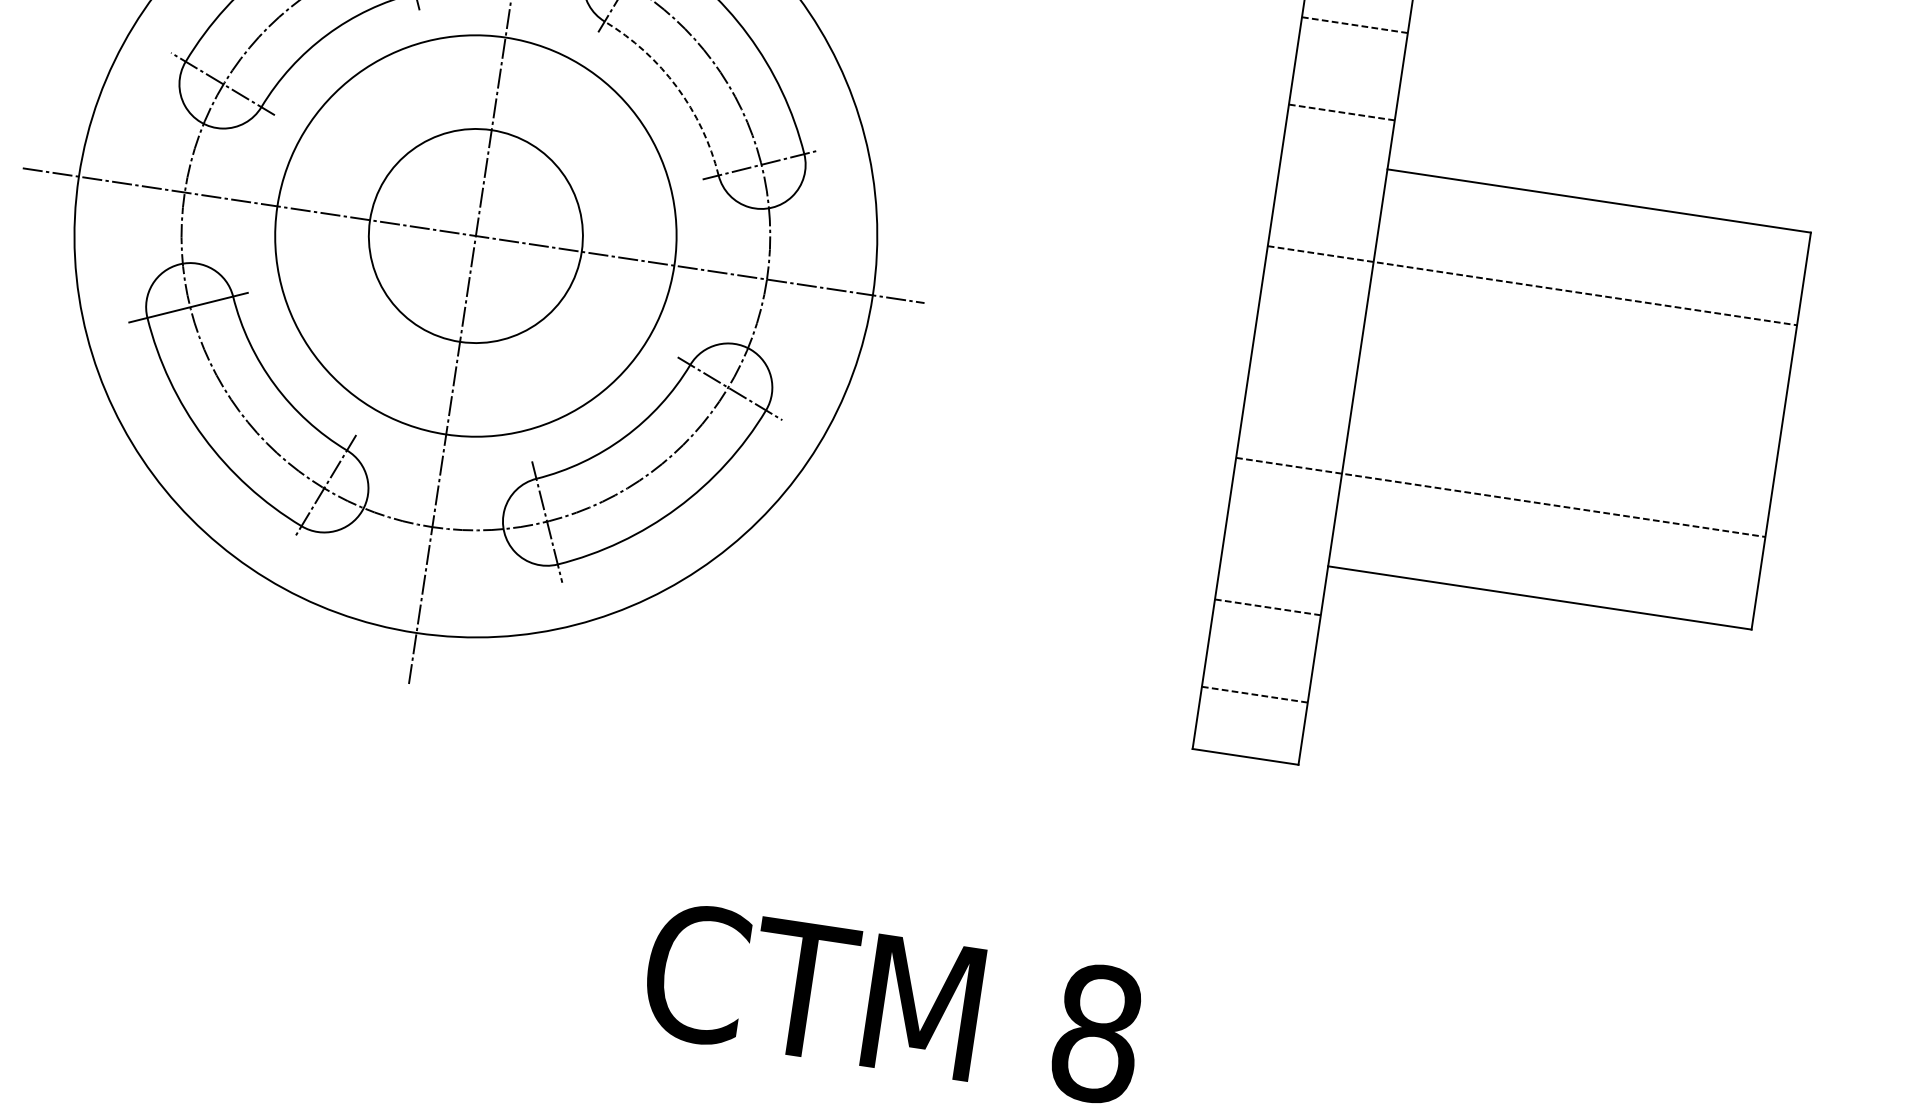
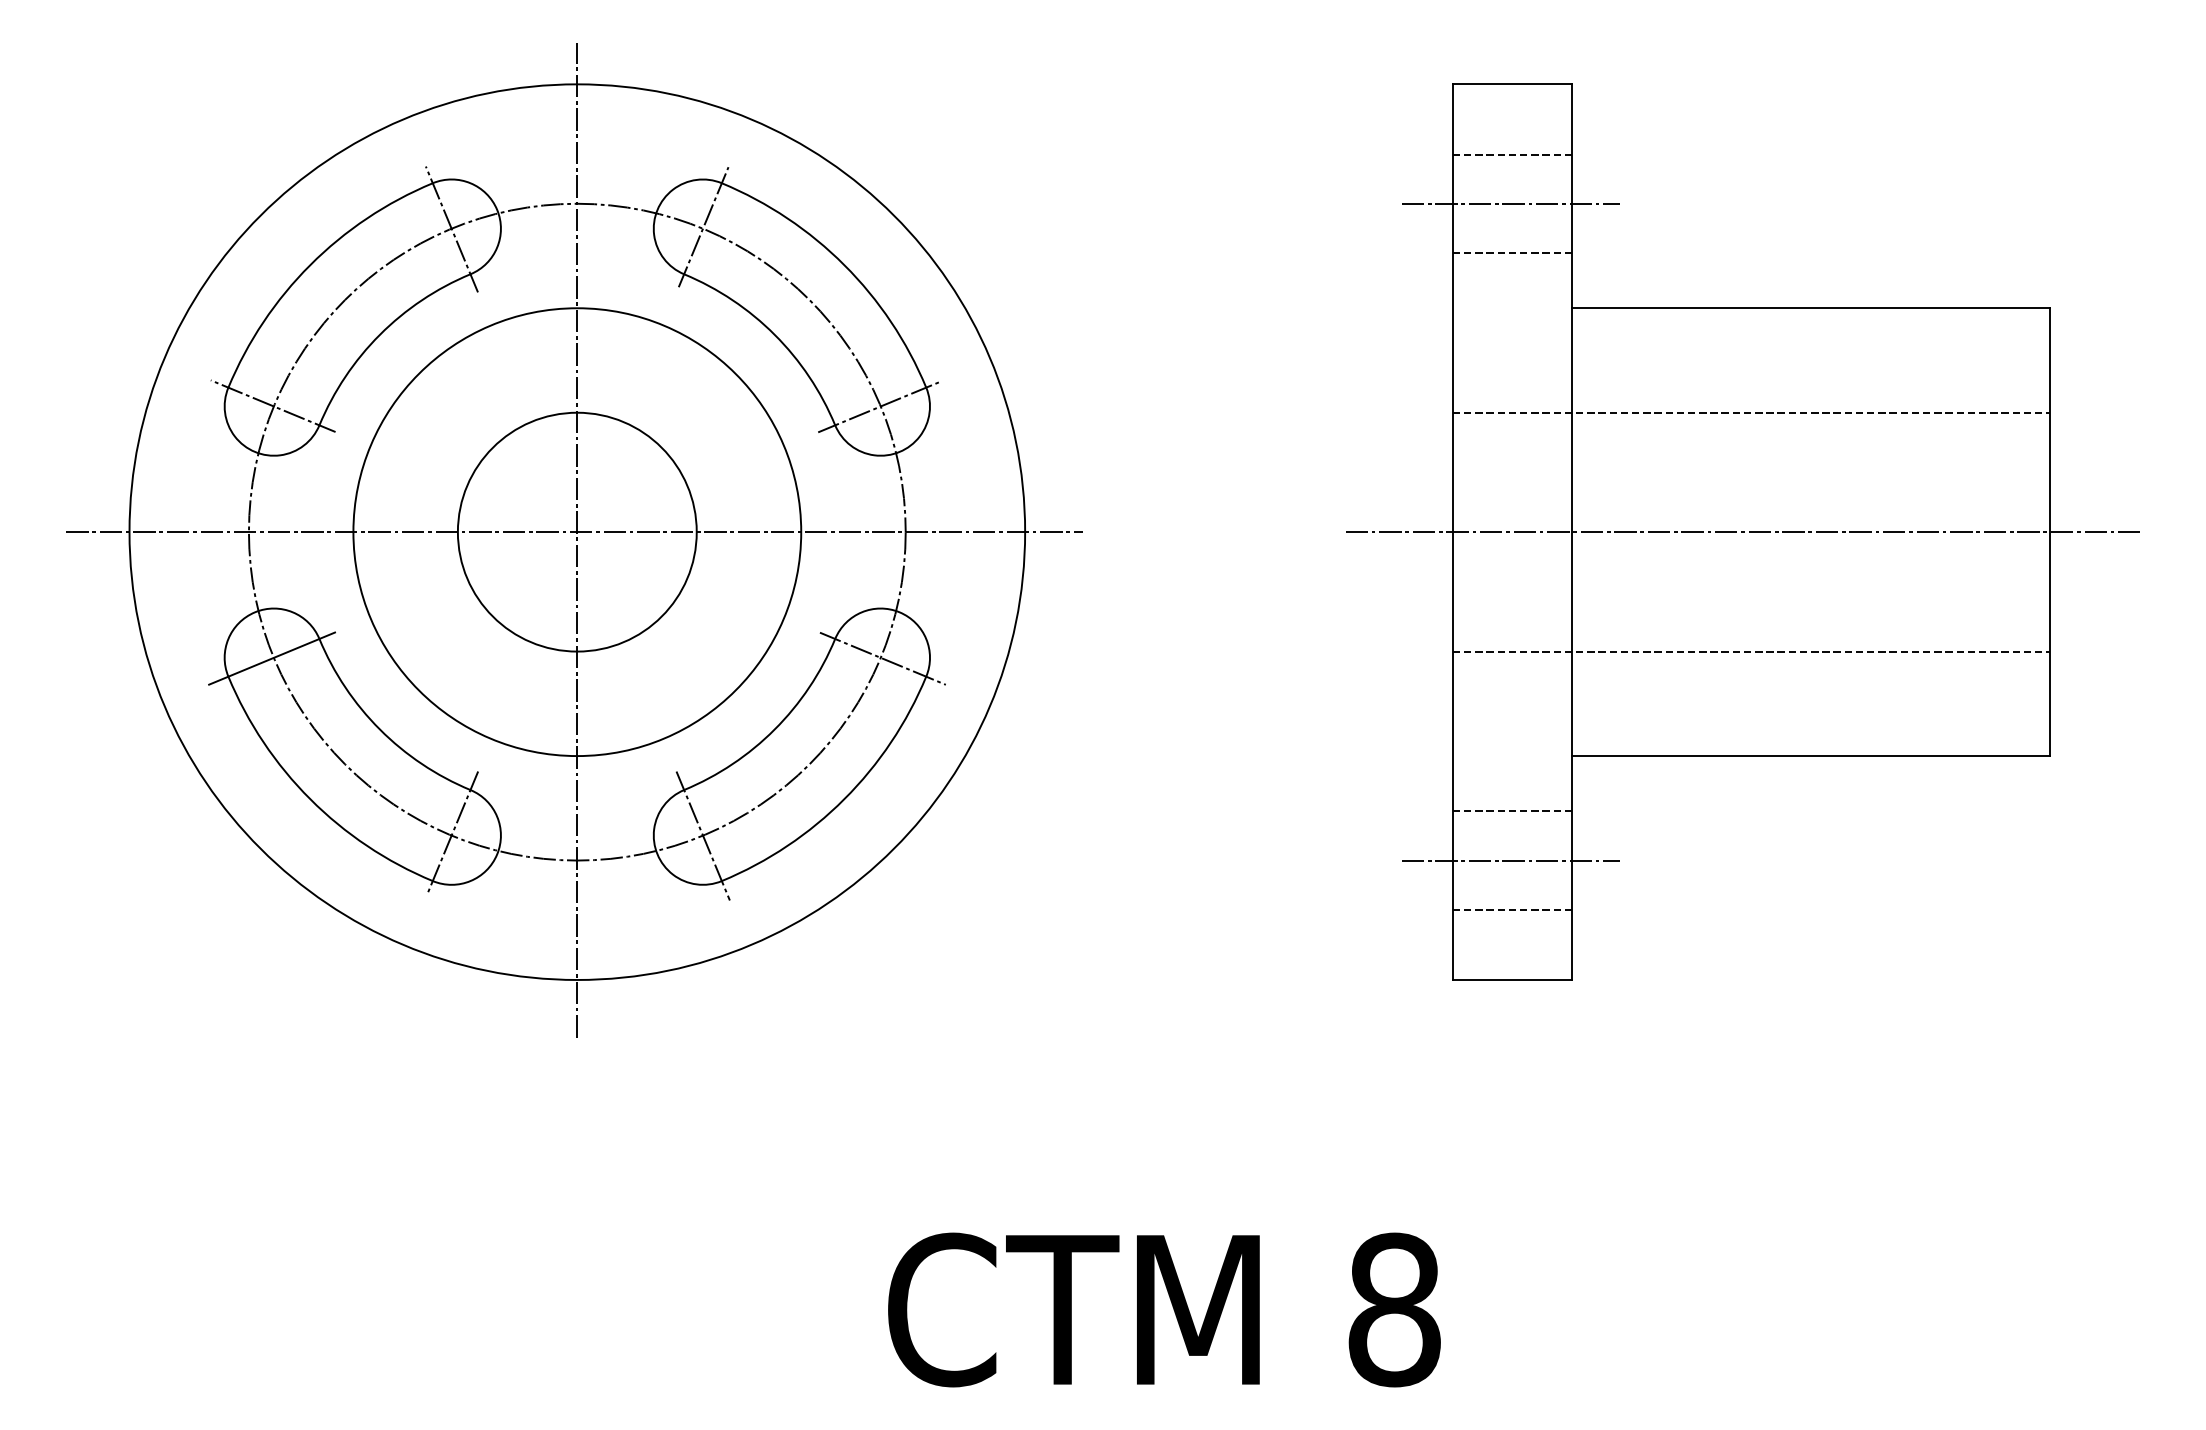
line: (1346, 68) -> (1510, 203), added
arc: (676, 86) -> (774, 334), dashed -> solid
line: (1508, 390) -> (1742, 532), added
line: (1259, 650) -> (1510, 860), added

